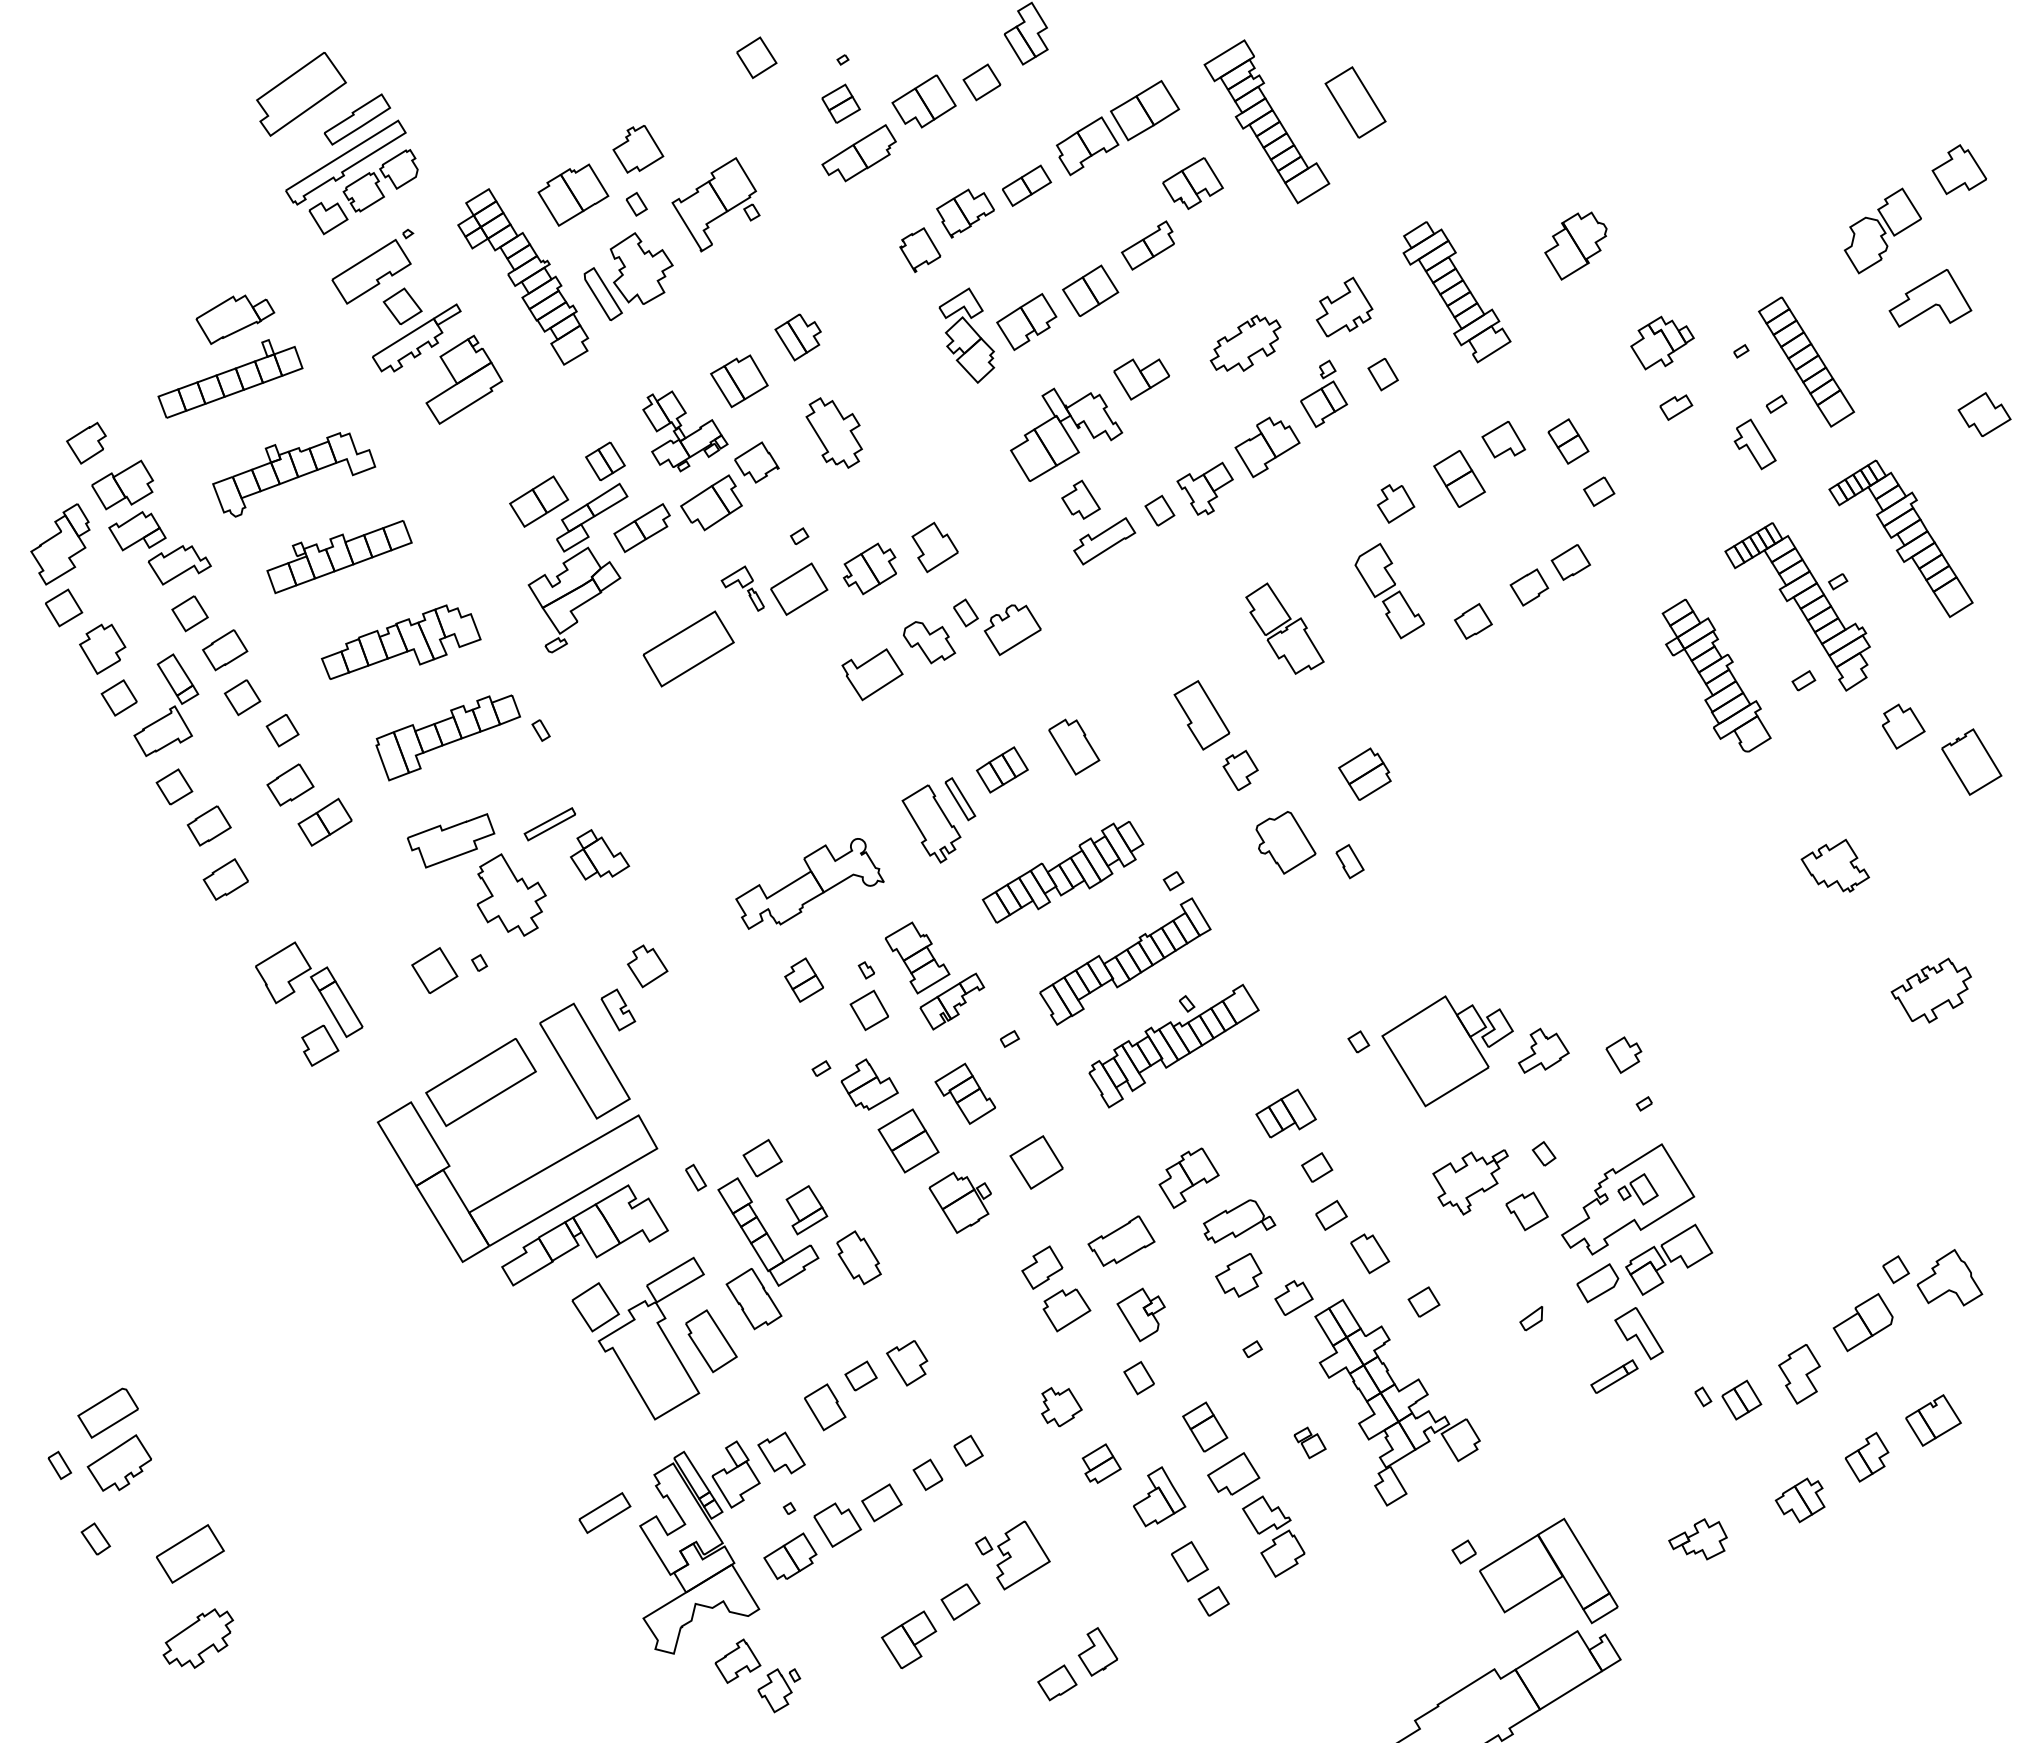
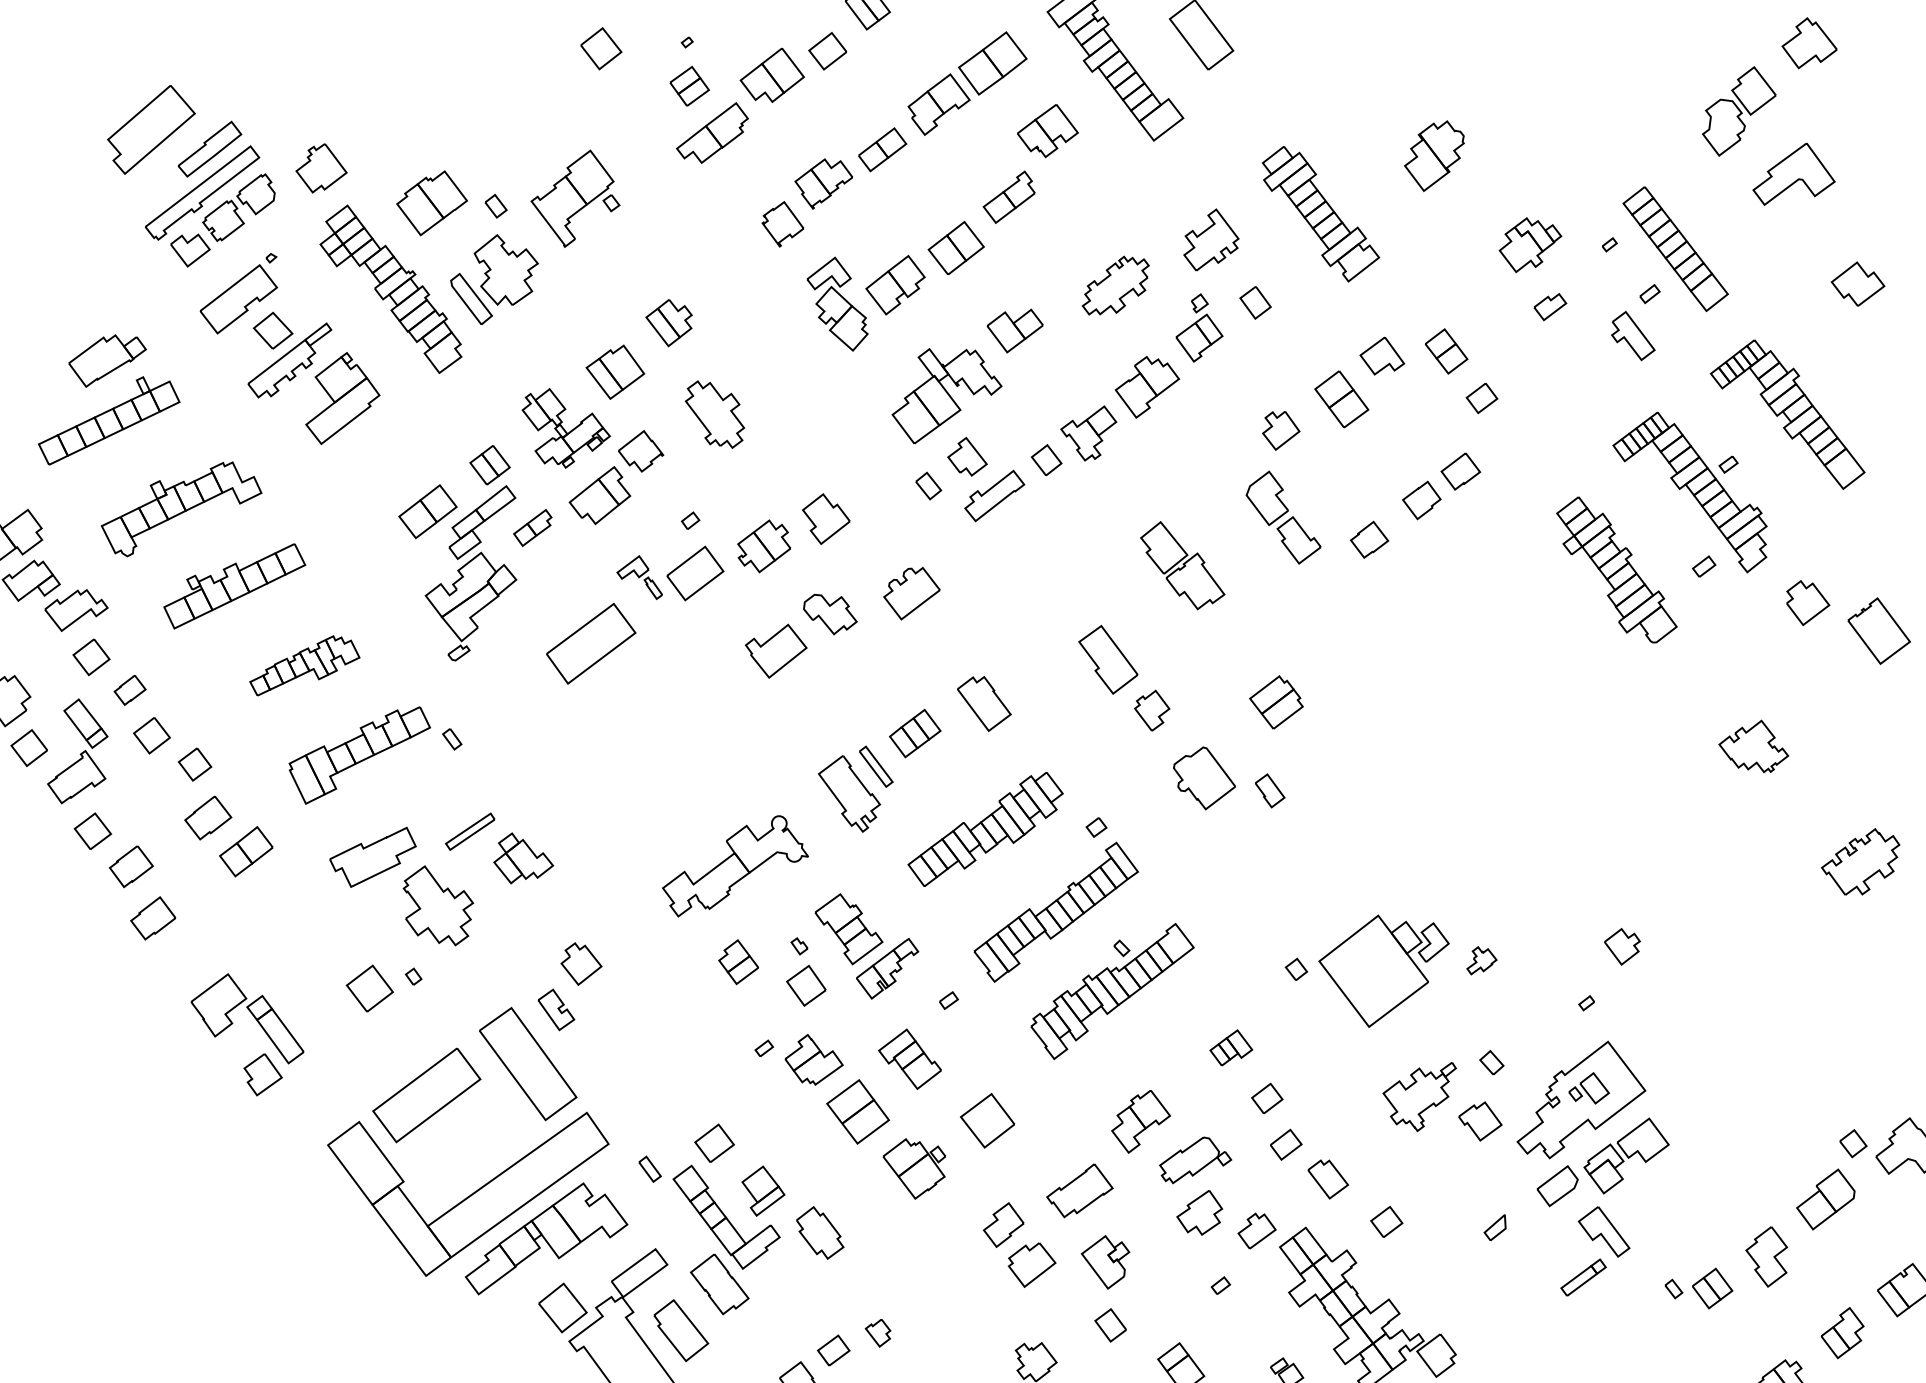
part: (638, 149) -> (321, 168), moved
part: (641, 528) -> (532, 528), size x0.7
part: (965, 612) -> (928, 485), moved
part: (400, 641) -> (303, 664), size x0.7
part: (225, 650) -> (130, 690), size x0.7
part: (1543, 1050) -> (1481, 959), size x0.6
part: (1623, 1054) -> (1622, 946), moved
part: (1285, 1113) -> (1230, 1047), size x0.7
part: (907, 1363) -> (878, 1333), size x0.6

